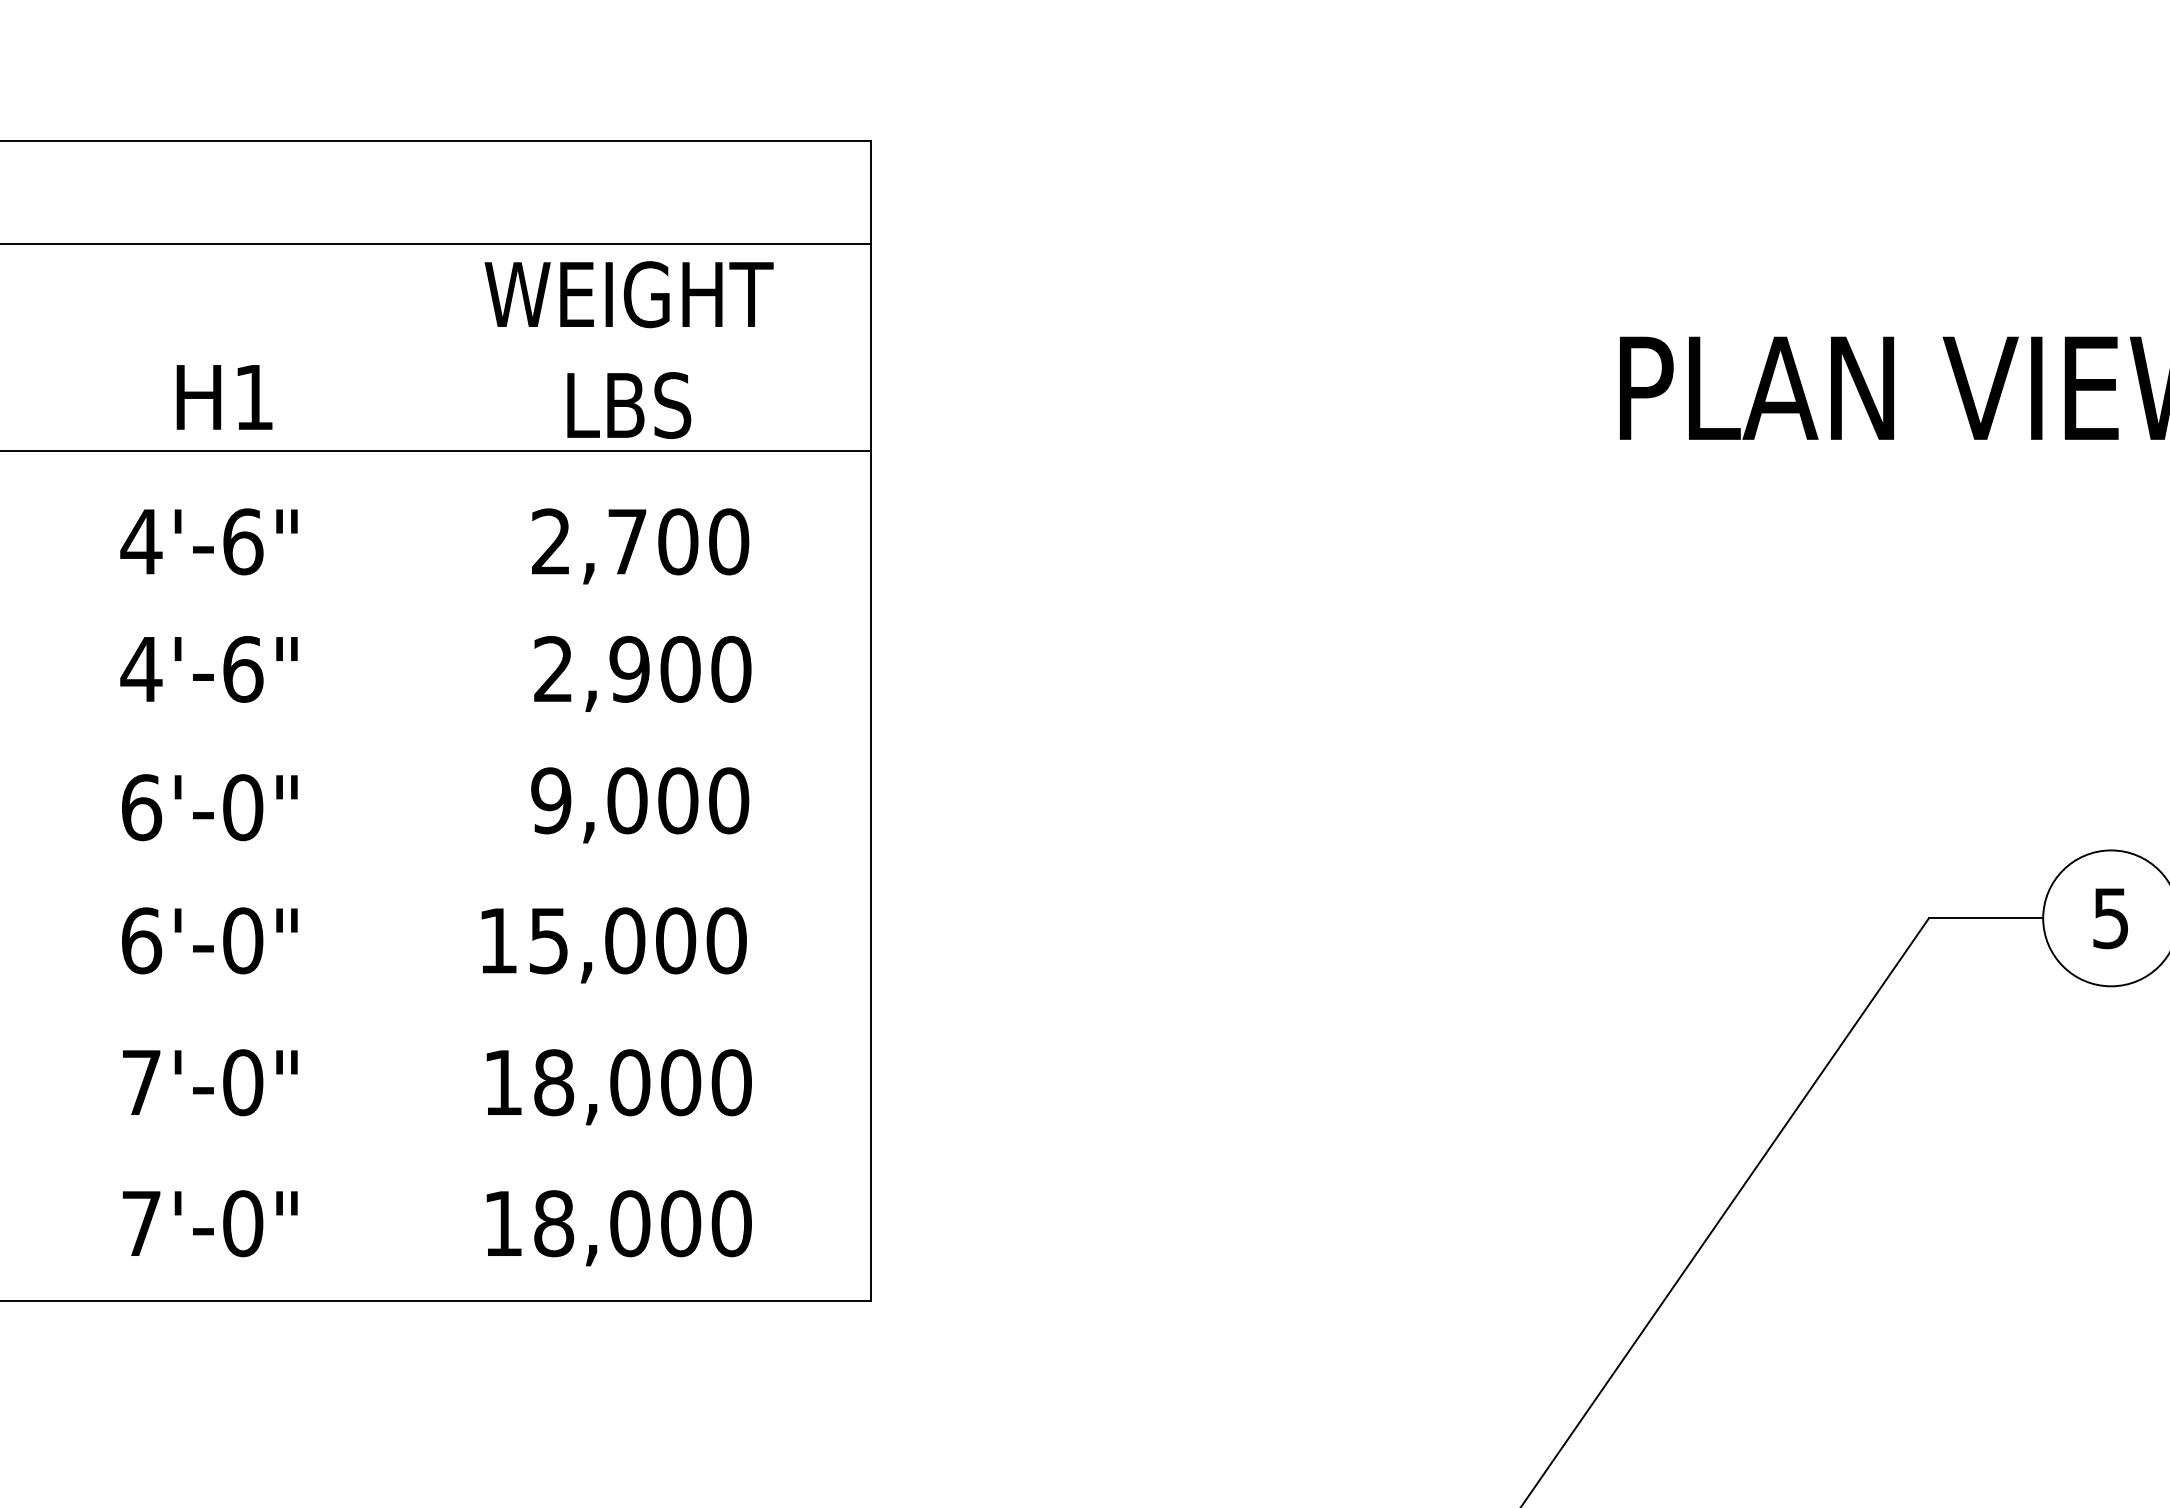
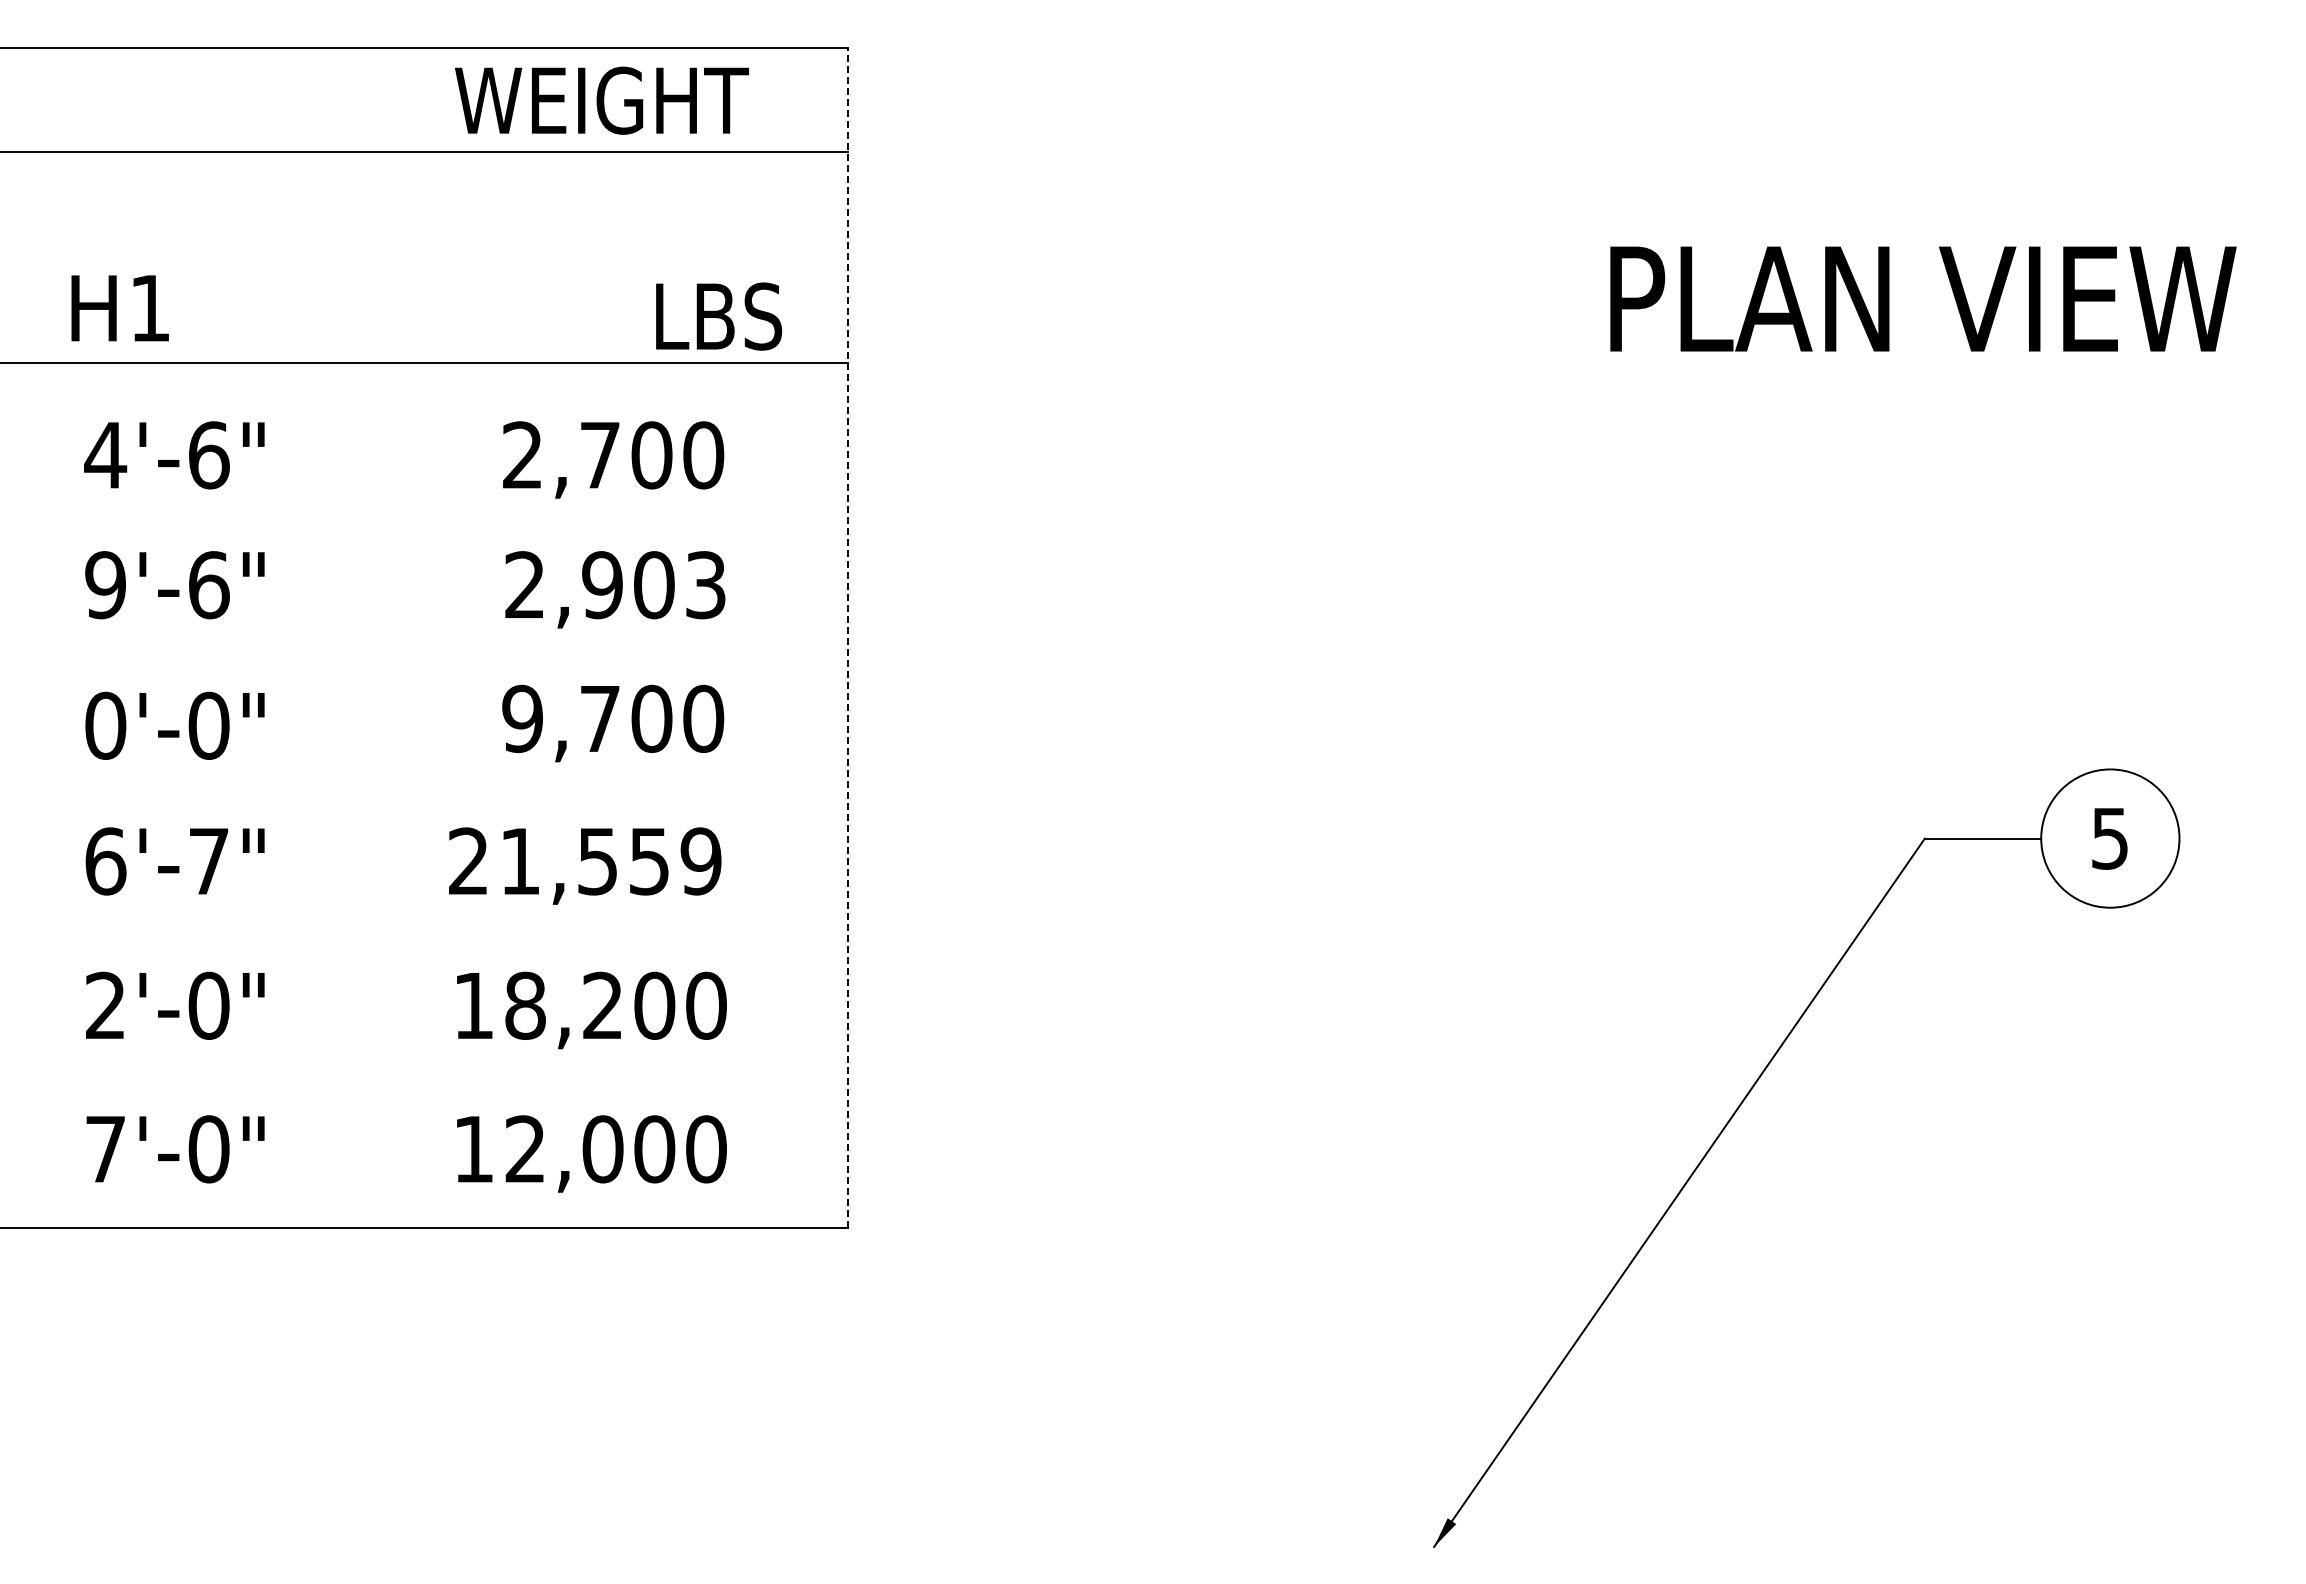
text: (628, 294) -> (601, 100), moved
text: (223, 397) -> (119, 308), moved
text: (629, 405) -> (719, 316), moved
text: (141, 669) -> (105, 585), 4'-6" -> 9'-6"
text: (730, 669) -> (705, 585), 2,900 -> 2,903
line: (870, 720) -> (847, 637), solid -> dashed
text: (627, 800) -> (600, 718), 9,000 -> 9,700
text: (141, 807) -> (105, 725), 6'-0" -> 0'-0"
text: (242, 940) -> (208, 861), 6'-0" -> 6'-7"
text: (612, 940) -> (585, 861), 15,000 -> 21,559
text: (141, 1081) -> (105, 1004), 7'-0" -> 2'-0"
text: (629, 1082) -> (602, 1005), 18,000 -> 18,200
text: (554, 1223) -> (525, 1149), 18,000 -> 12,000

